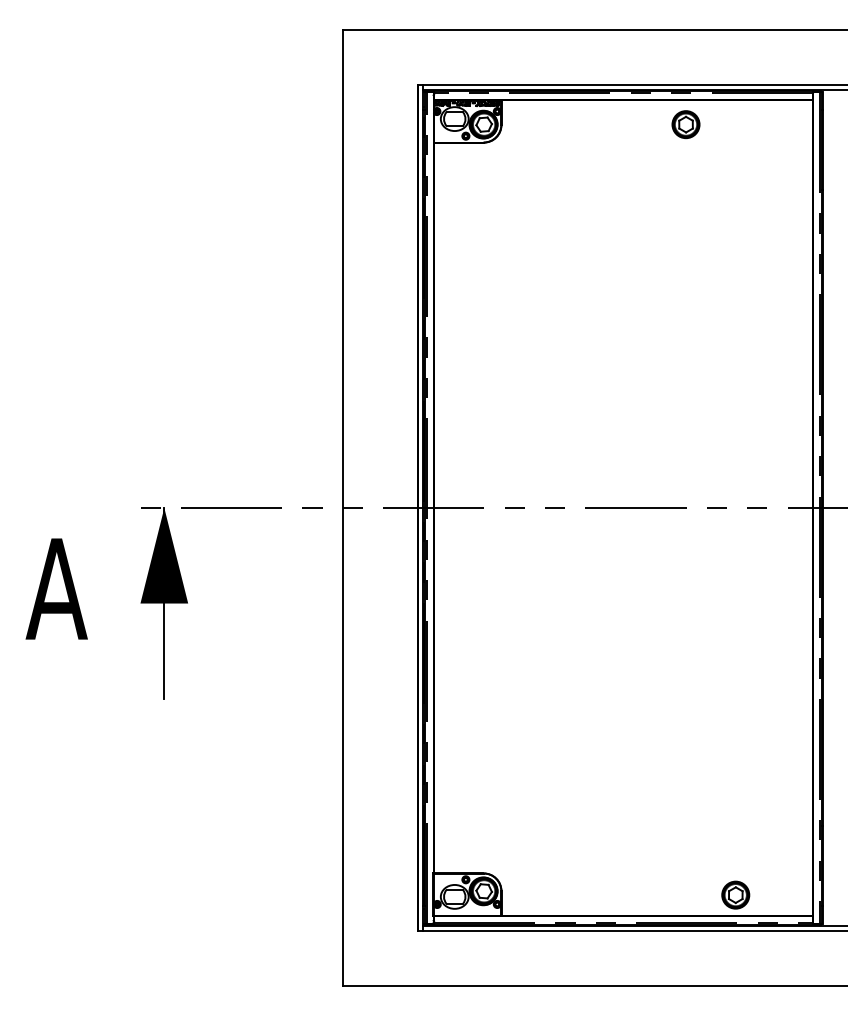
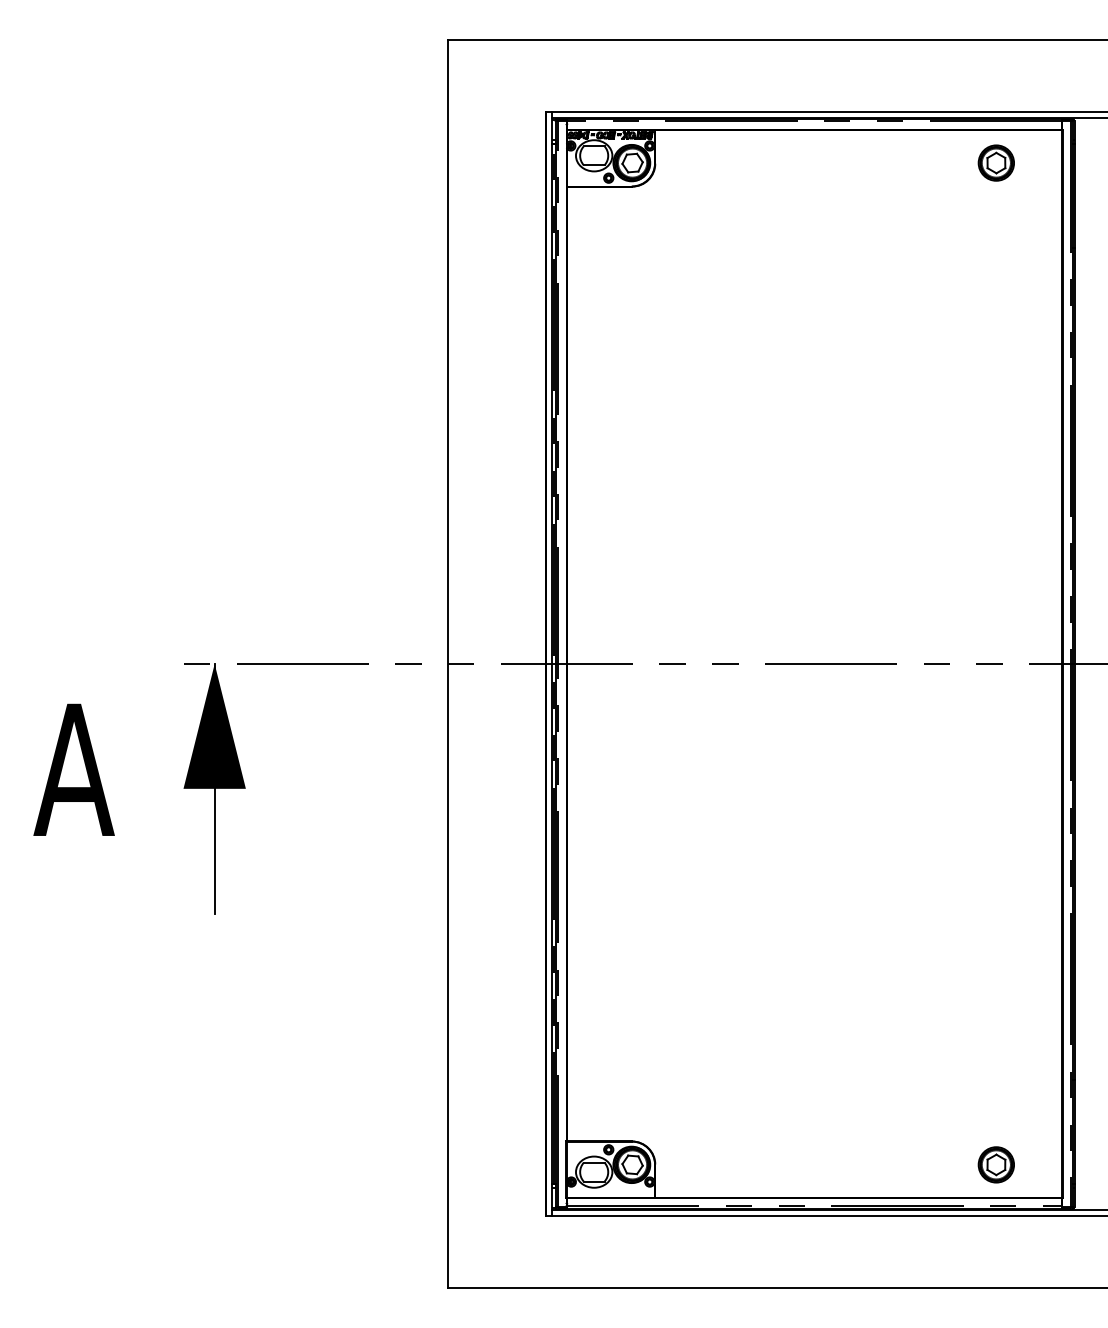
part: (685, 124) -> (995, 162), moved
part: (735, 894) -> (995, 1164), moved

